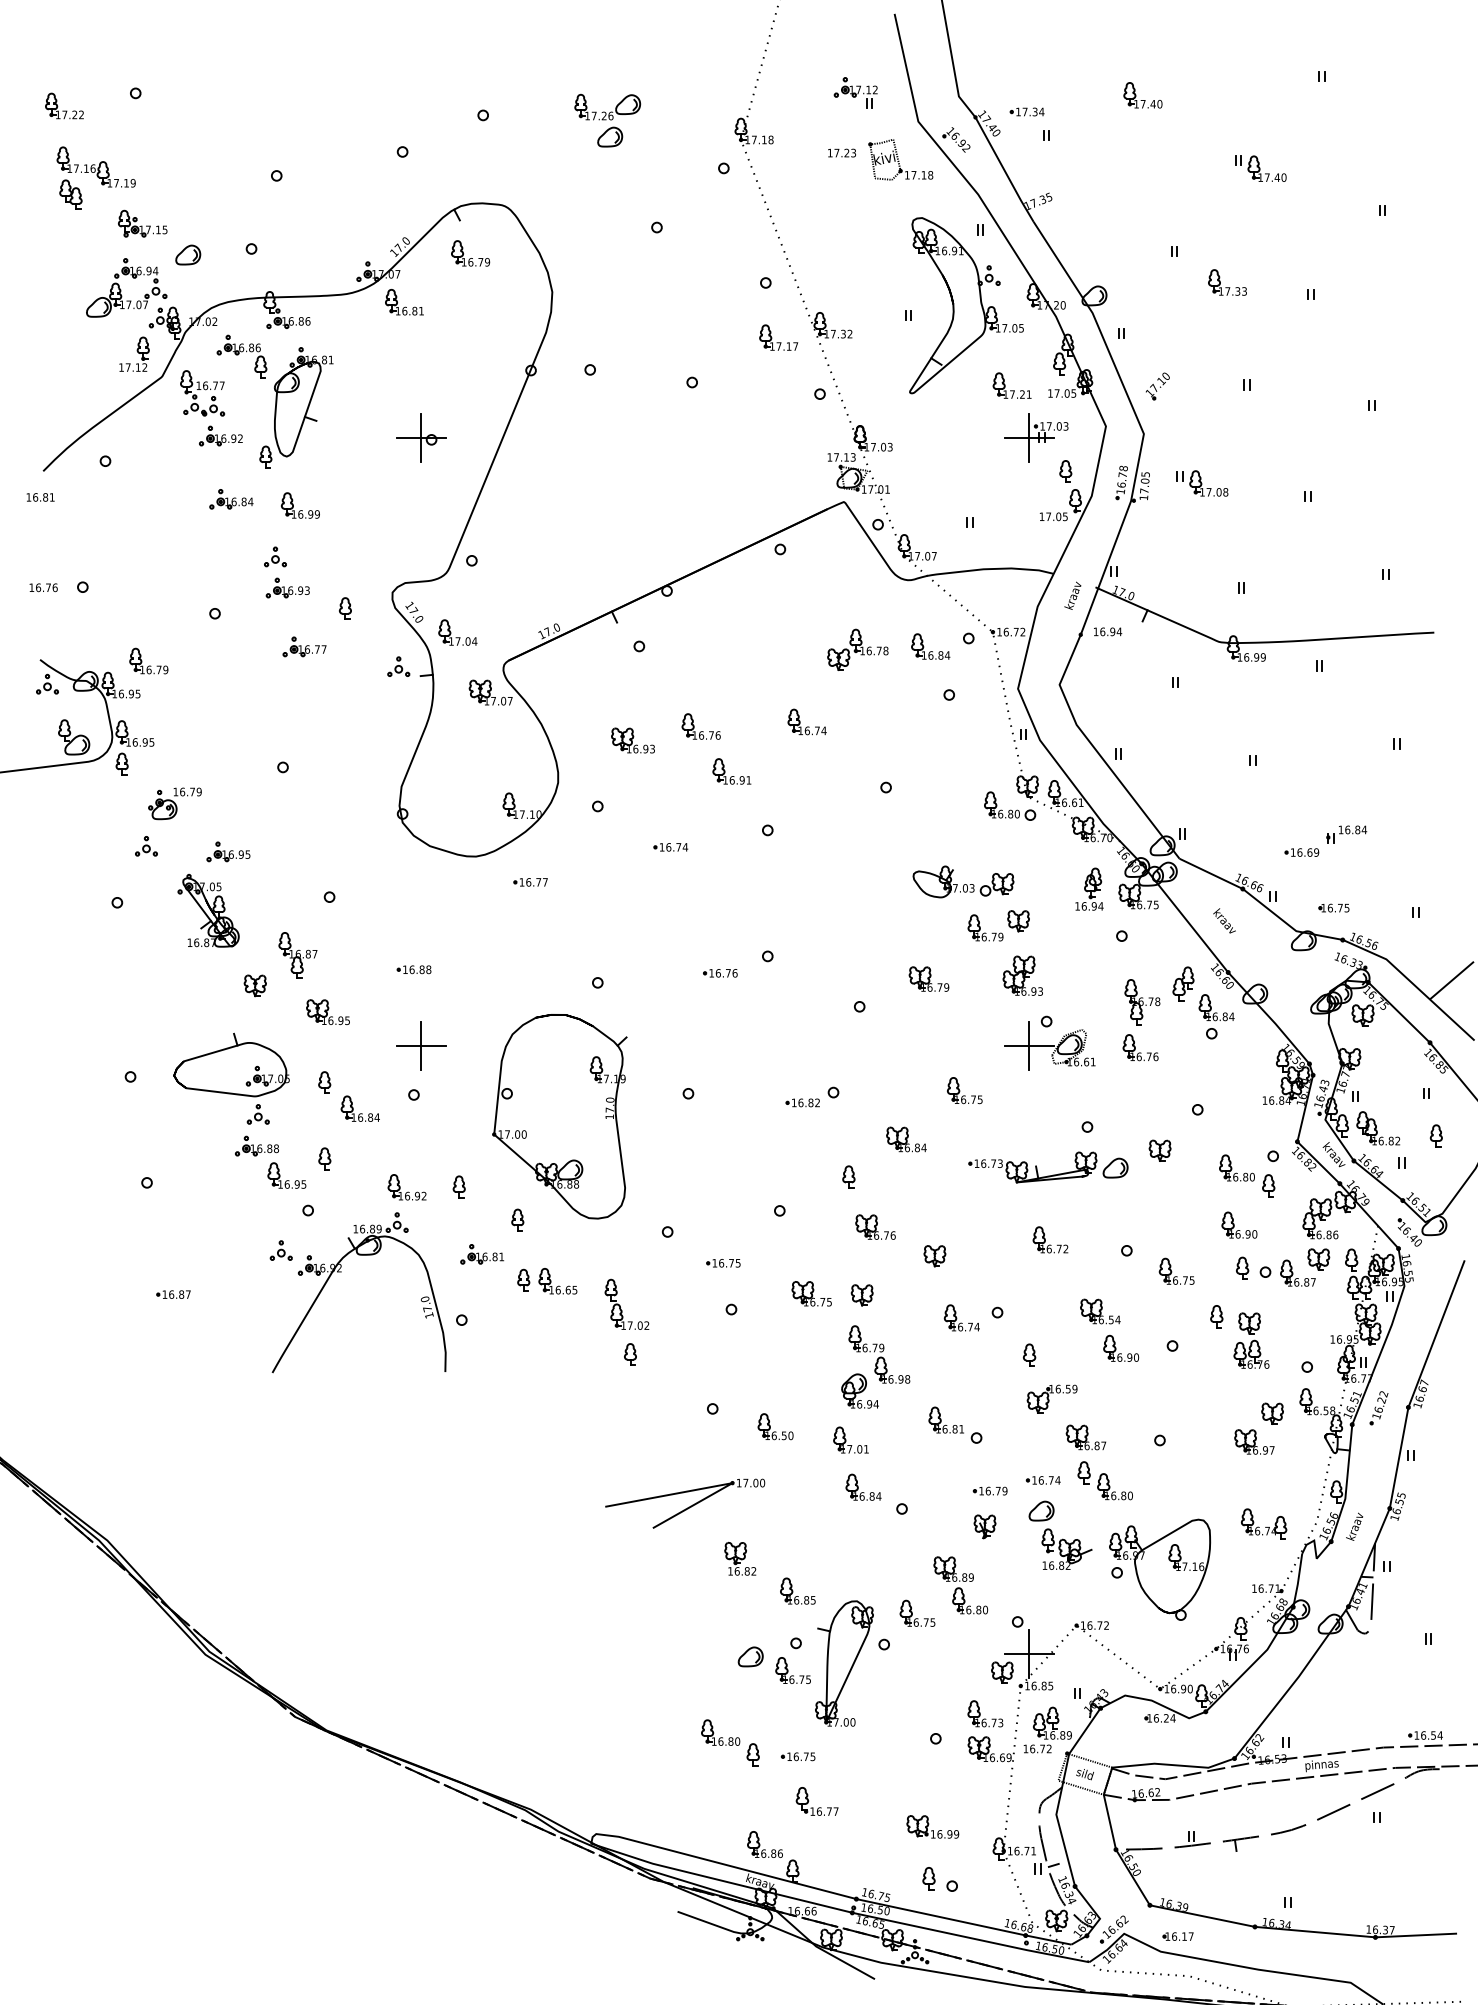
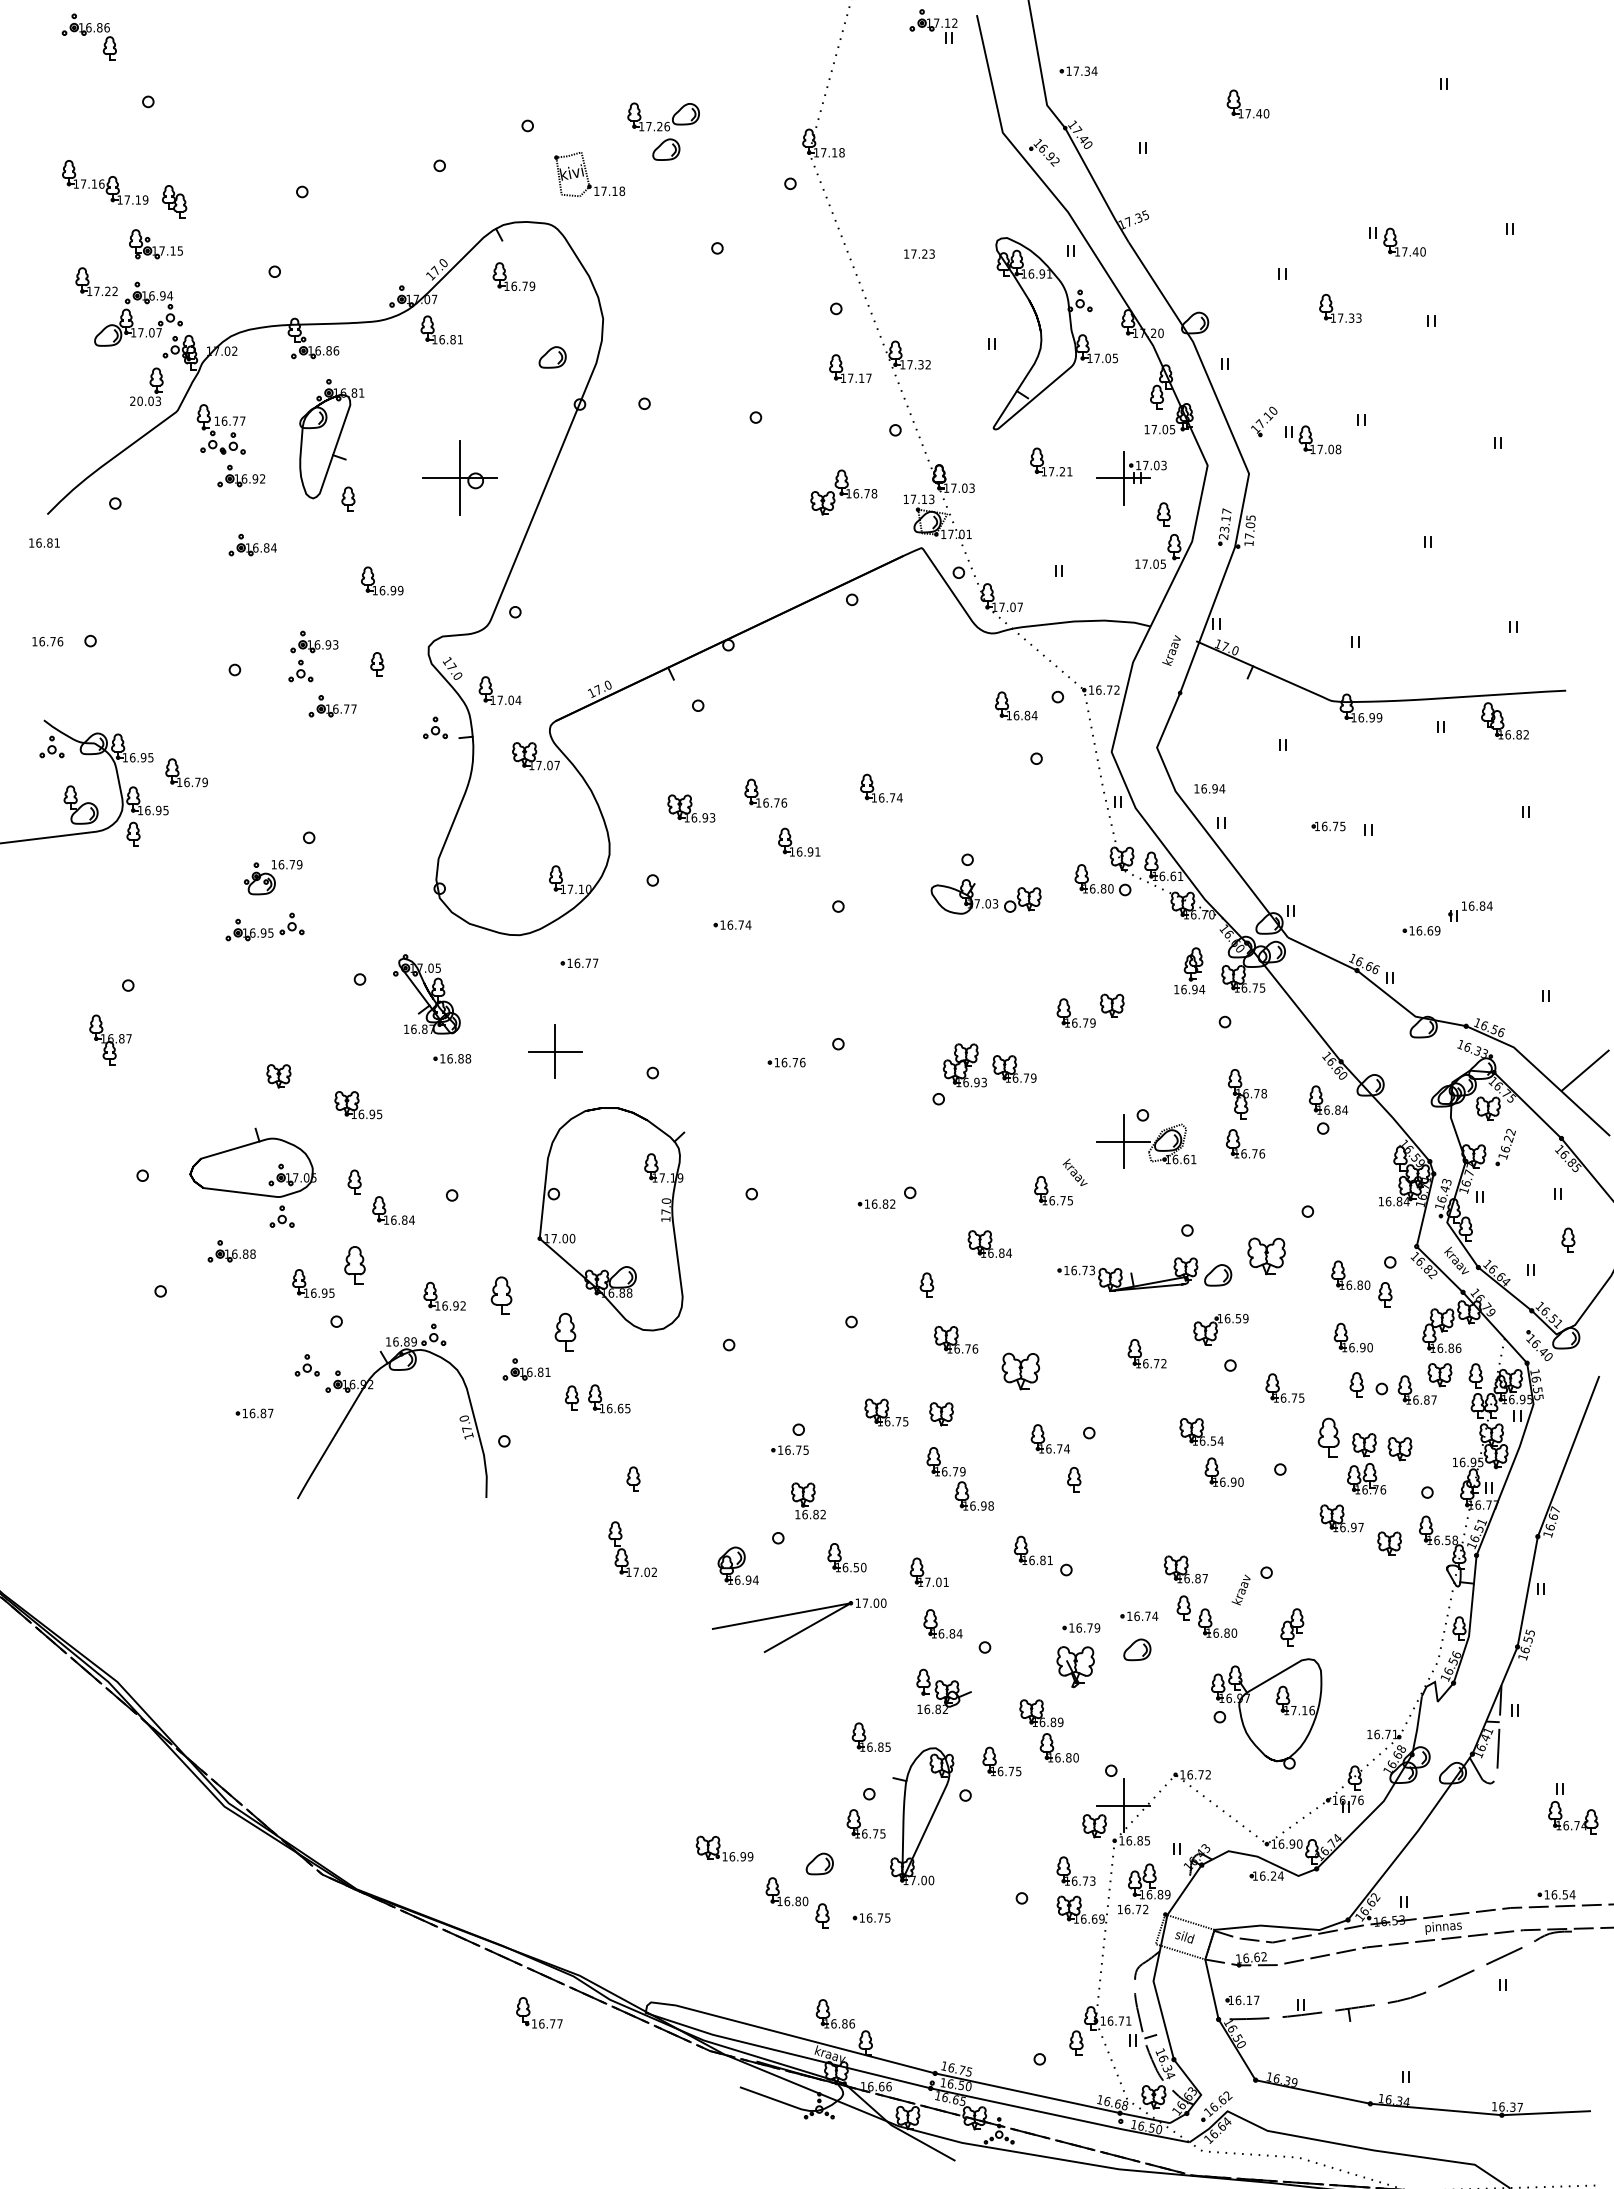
part: (855, 93) -> (933, 26), moved
part: (64, 105) -> (96, 281), moved
part: (1027, 111) -> (1078, 70), moved
text: (842, 152) -> (919, 253), moved
part: (900, 159) -> (589, 174), moved
part: (1260, 168) -> (1397, 241), moved
part: (70, 194) -> (174, 201), moved
part: (188, 255) -> (552, 357), moved
part: (241, 355) -> (88, 36), moved
text: (133, 366) -> (145, 400), 17.12 -> 20.03
part: (1012, 385) -> (1051, 461), moved
part: (421, 438) -> (460, 478), size x1.4
part: (265, 456) -> (348, 498), moved
text: (1122, 480) -> (1225, 524), 16.78 -> 23.17
part: (1202, 483) -> (1313, 439), moved
part: (300, 505) -> (382, 580), moved
part: (275, 556) -> (300, 670), moved
text: (1107, 631) -> (1209, 788), moved
part: (857, 649) -> (843, 492), moved
part: (148, 660) -> (186, 772), moved
part: (175, 803) -> (273, 877), moved
part: (145, 845) -> (291, 923), moved
part: (962, 881) -> (985, 896), moved
part: (1333, 908) -> (1328, 826), moved
part: (208, 910) -> (426, 994), moved
text: (1223, 920) -> (1074, 1172), moved
part: (297, 954) -> (110, 1039), moved
part: (1022, 975) -> (964, 1065), moved
part: (1183, 984) -> (1292, 1627), moved
part: (421, 1045) -> (555, 1051), moved
part: (1377, 1127) -> (1504, 720), moved
part: (256, 1146) -> (231, 1251), moved
part: (1159, 1150) -> (1266, 1256), size x1.6
part: (324, 1158) -> (354, 1264), size x1.6
part: (459, 1186) -> (501, 1295), size x1.6
part: (517, 1219) -> (565, 1331), size x1.6
part: (934, 1256) -> (1020, 1371), size x1.6
part: (722, 1262) -> (789, 1449), moved
part: (173, 1294) -> (254, 1413), moved
part: (621, 1307) -> (626, 1552), moved
part: (1216, 1316) -> (1328, 1437), size x1.6
part: (1281, 1327) -> (1399, 1449), added
part: (630, 1354) -> (633, 1478), moved
part: (1029, 1355) -> (1074, 1479), moved
part: (859, 1390) -> (737, 1565), moved
part: (1051, 1399) -> (1220, 1329), moved
part: (1378, 1408) -> (1505, 1147), moved
part: (1254, 1442) -> (1341, 1518), moved
part: (684, 1503) -> (798, 1625), moved
part: (1264, 1523) -> (1573, 1817), moved
part: (984, 1526) -> (1075, 1666), size x1.6
text: (1354, 1526) -> (1240, 1589), moved
part: (1066, 1549) -> (943, 1691), moved
part: (740, 1558) -> (808, 1500), moved
part: (750, 1656) -> (819, 1863), moved
part: (818, 1807) -> (540, 2019), moved
part: (932, 1826) -> (724, 1848), moved
part: (929, 1878) -> (1076, 2042), moved
part: (1178, 1936) -> (1242, 2000), moved

